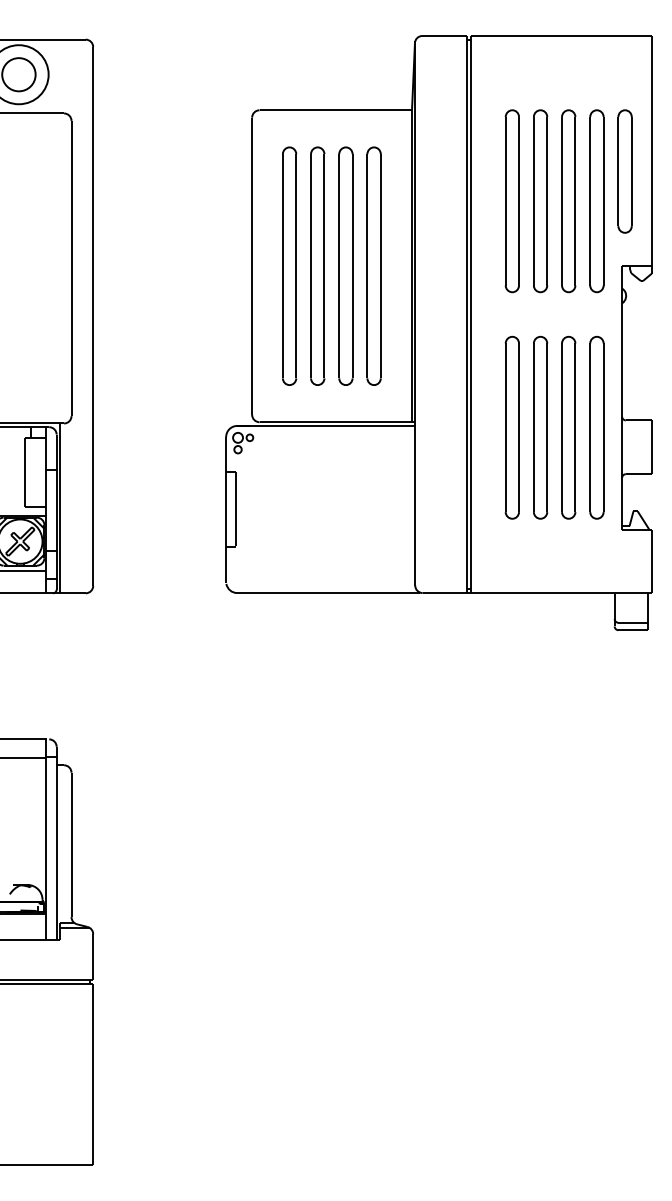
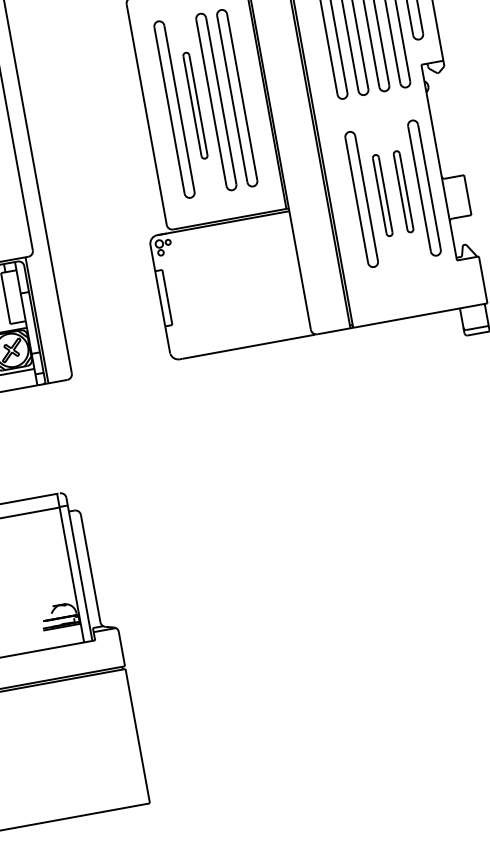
part: (317, 265) -> (195, 105), size x0.6
part: (540, 427) -> (382, 195), size x0.6
part: (568, 427) -> (403, 191), size x0.6

